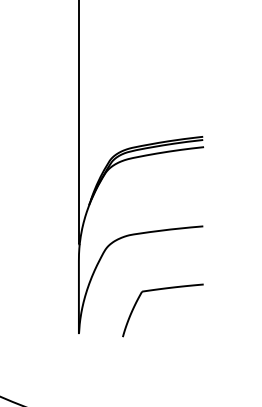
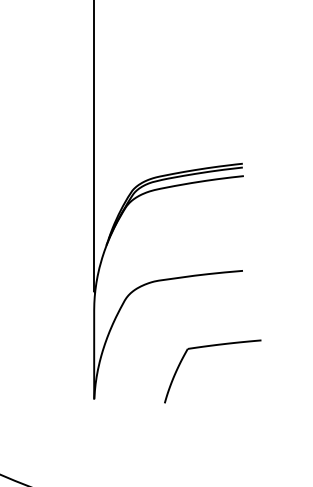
part: (158, 290) -> (207, 347), moved

